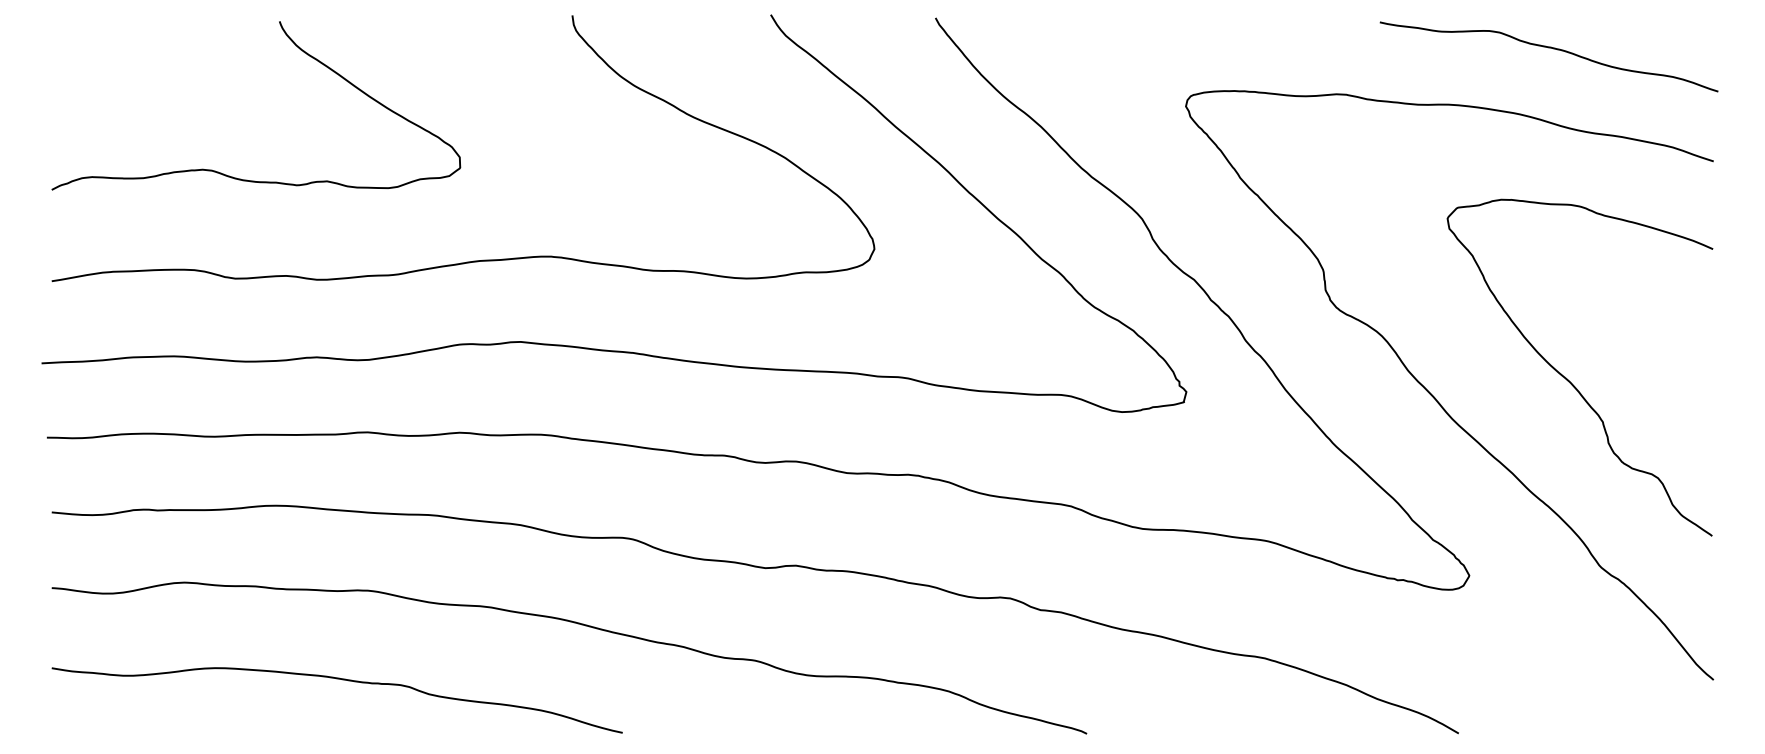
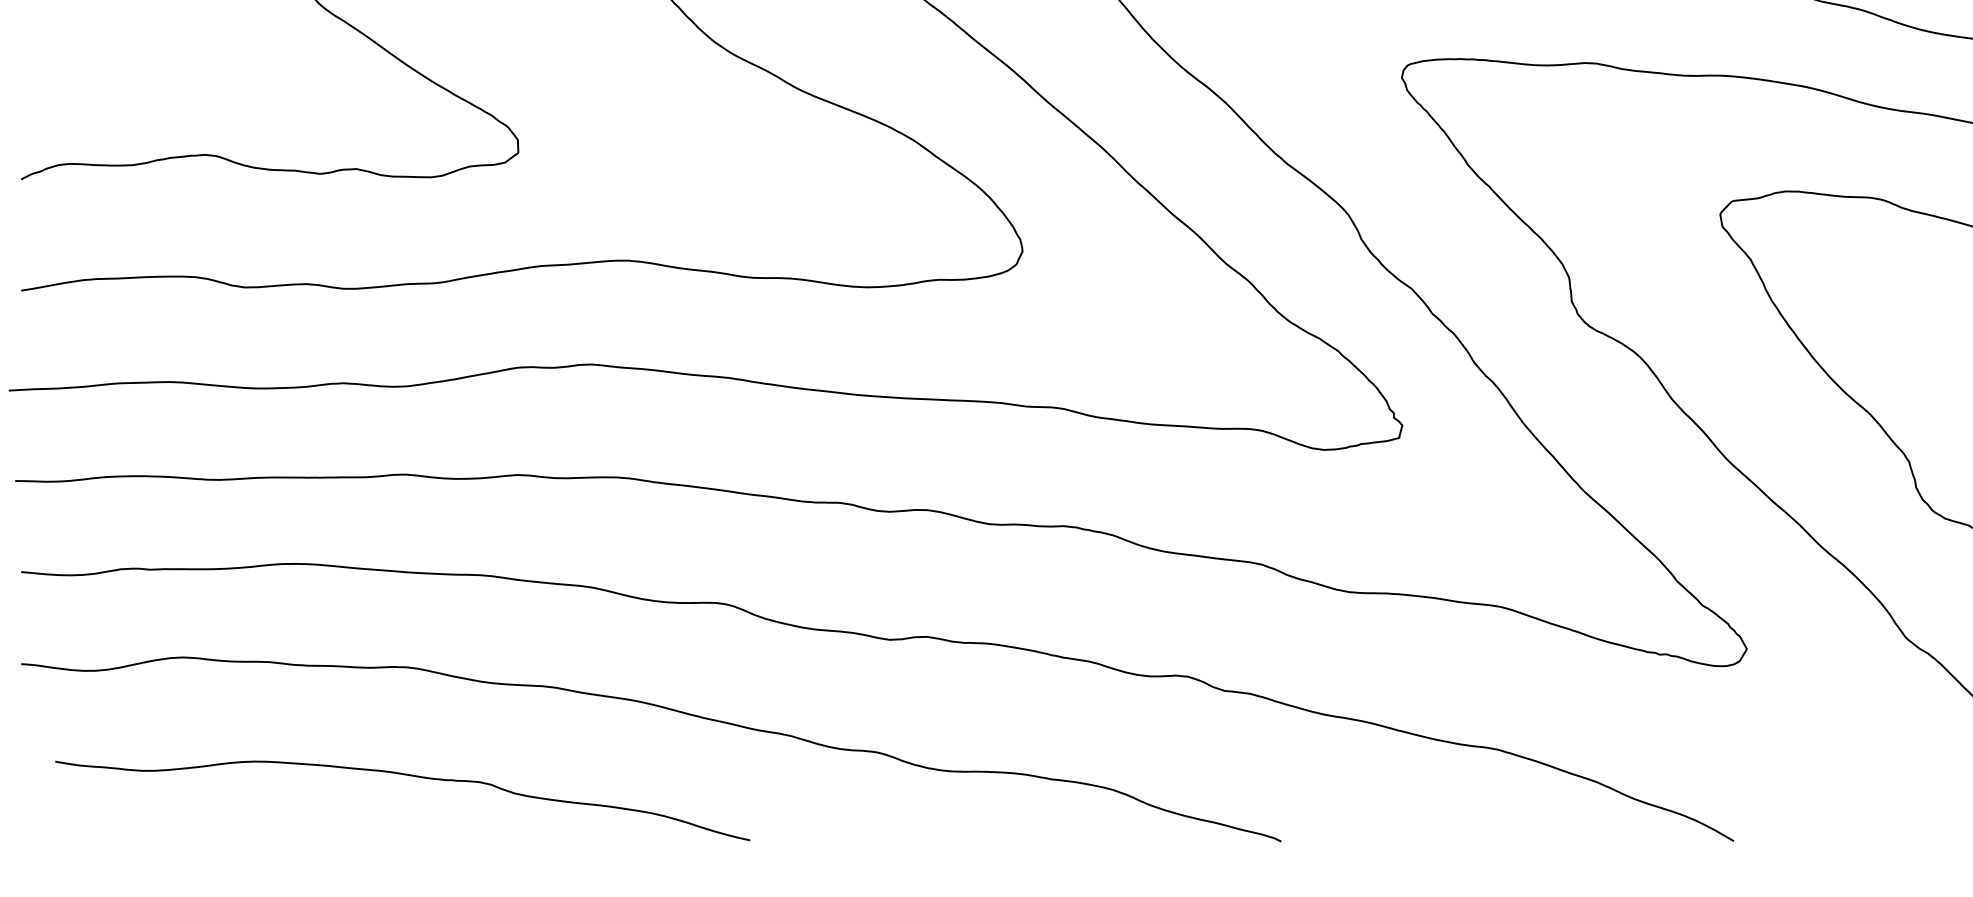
curve: (342, 680) -> (409, 776), moved

